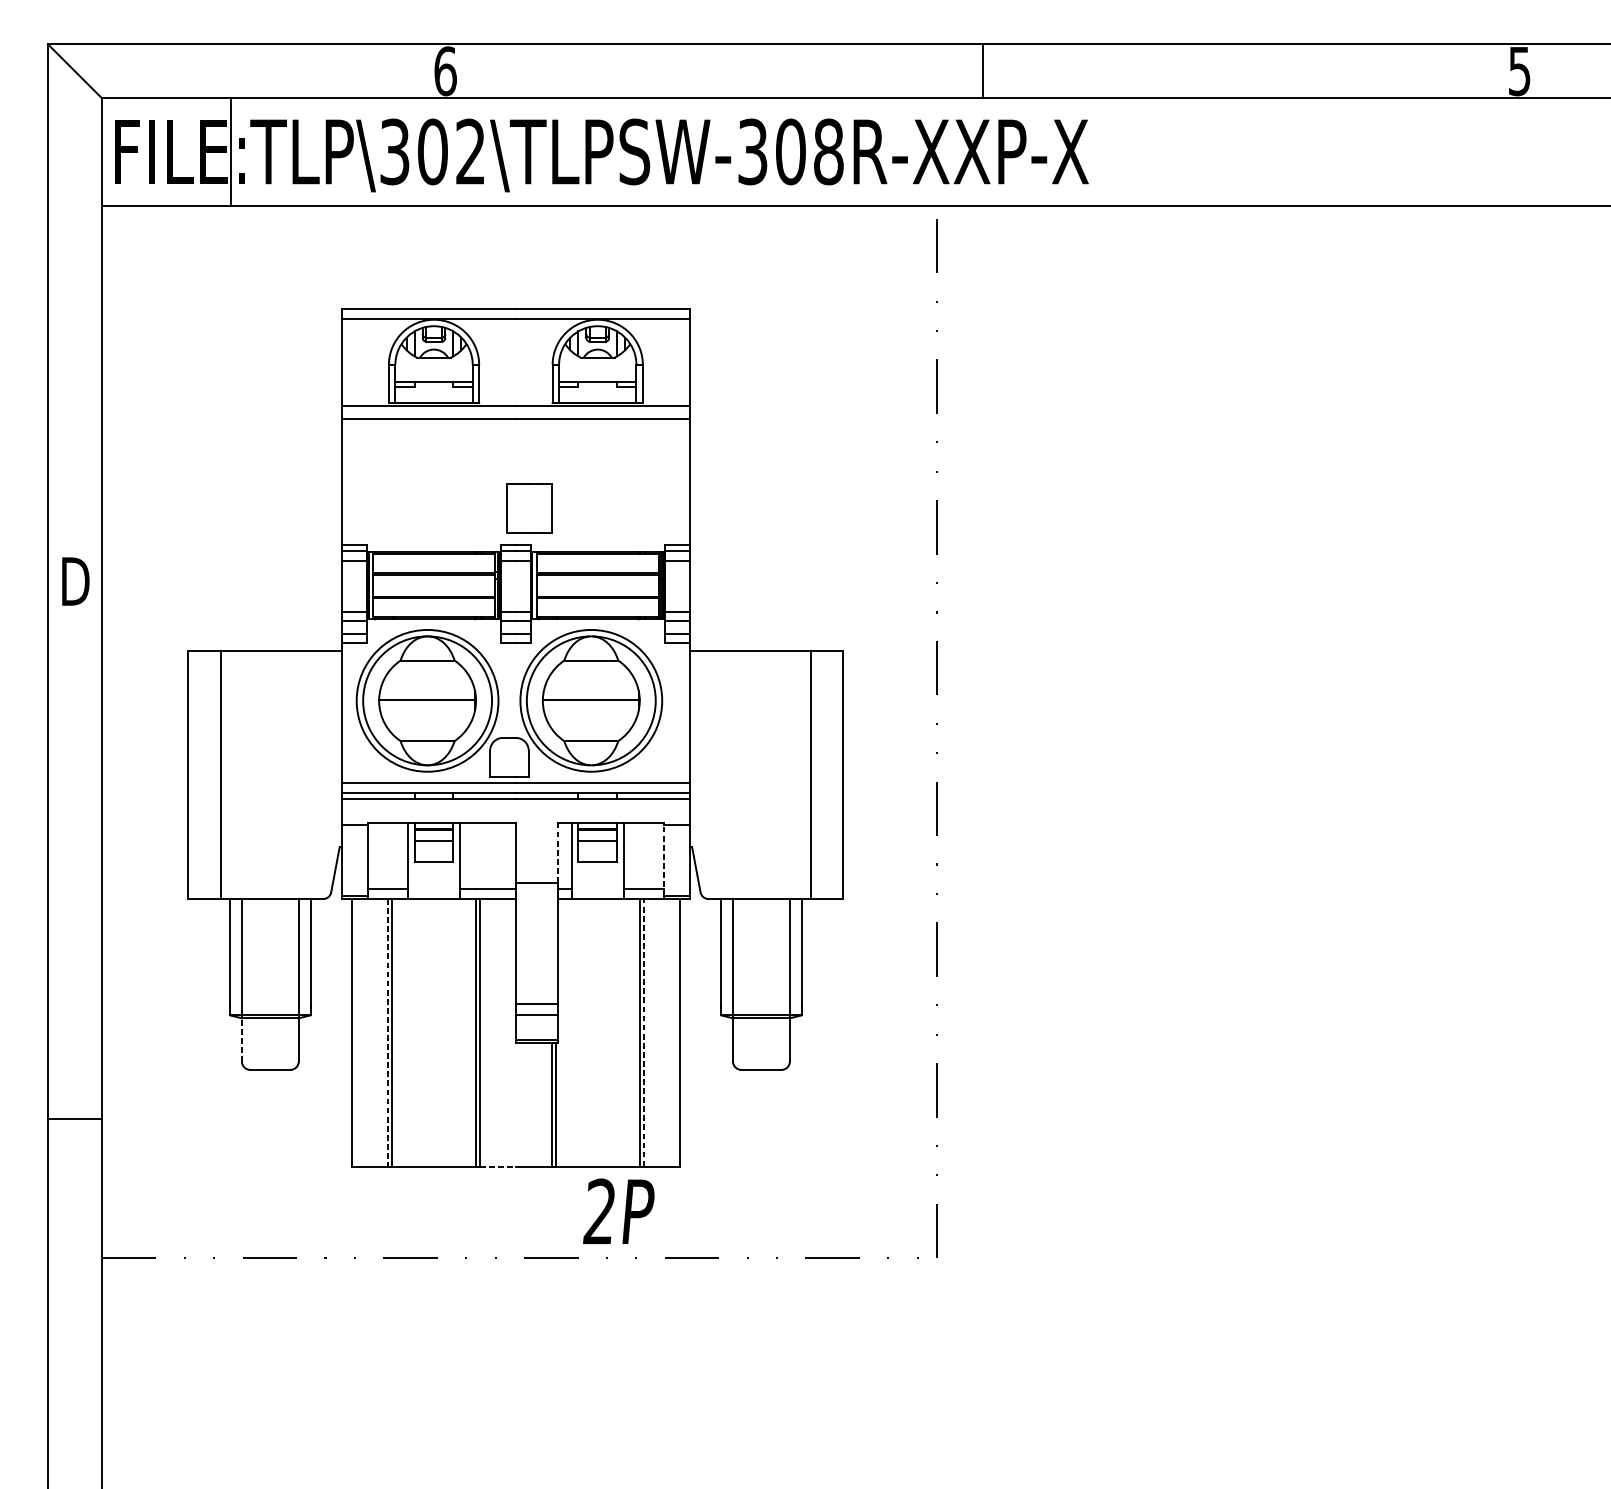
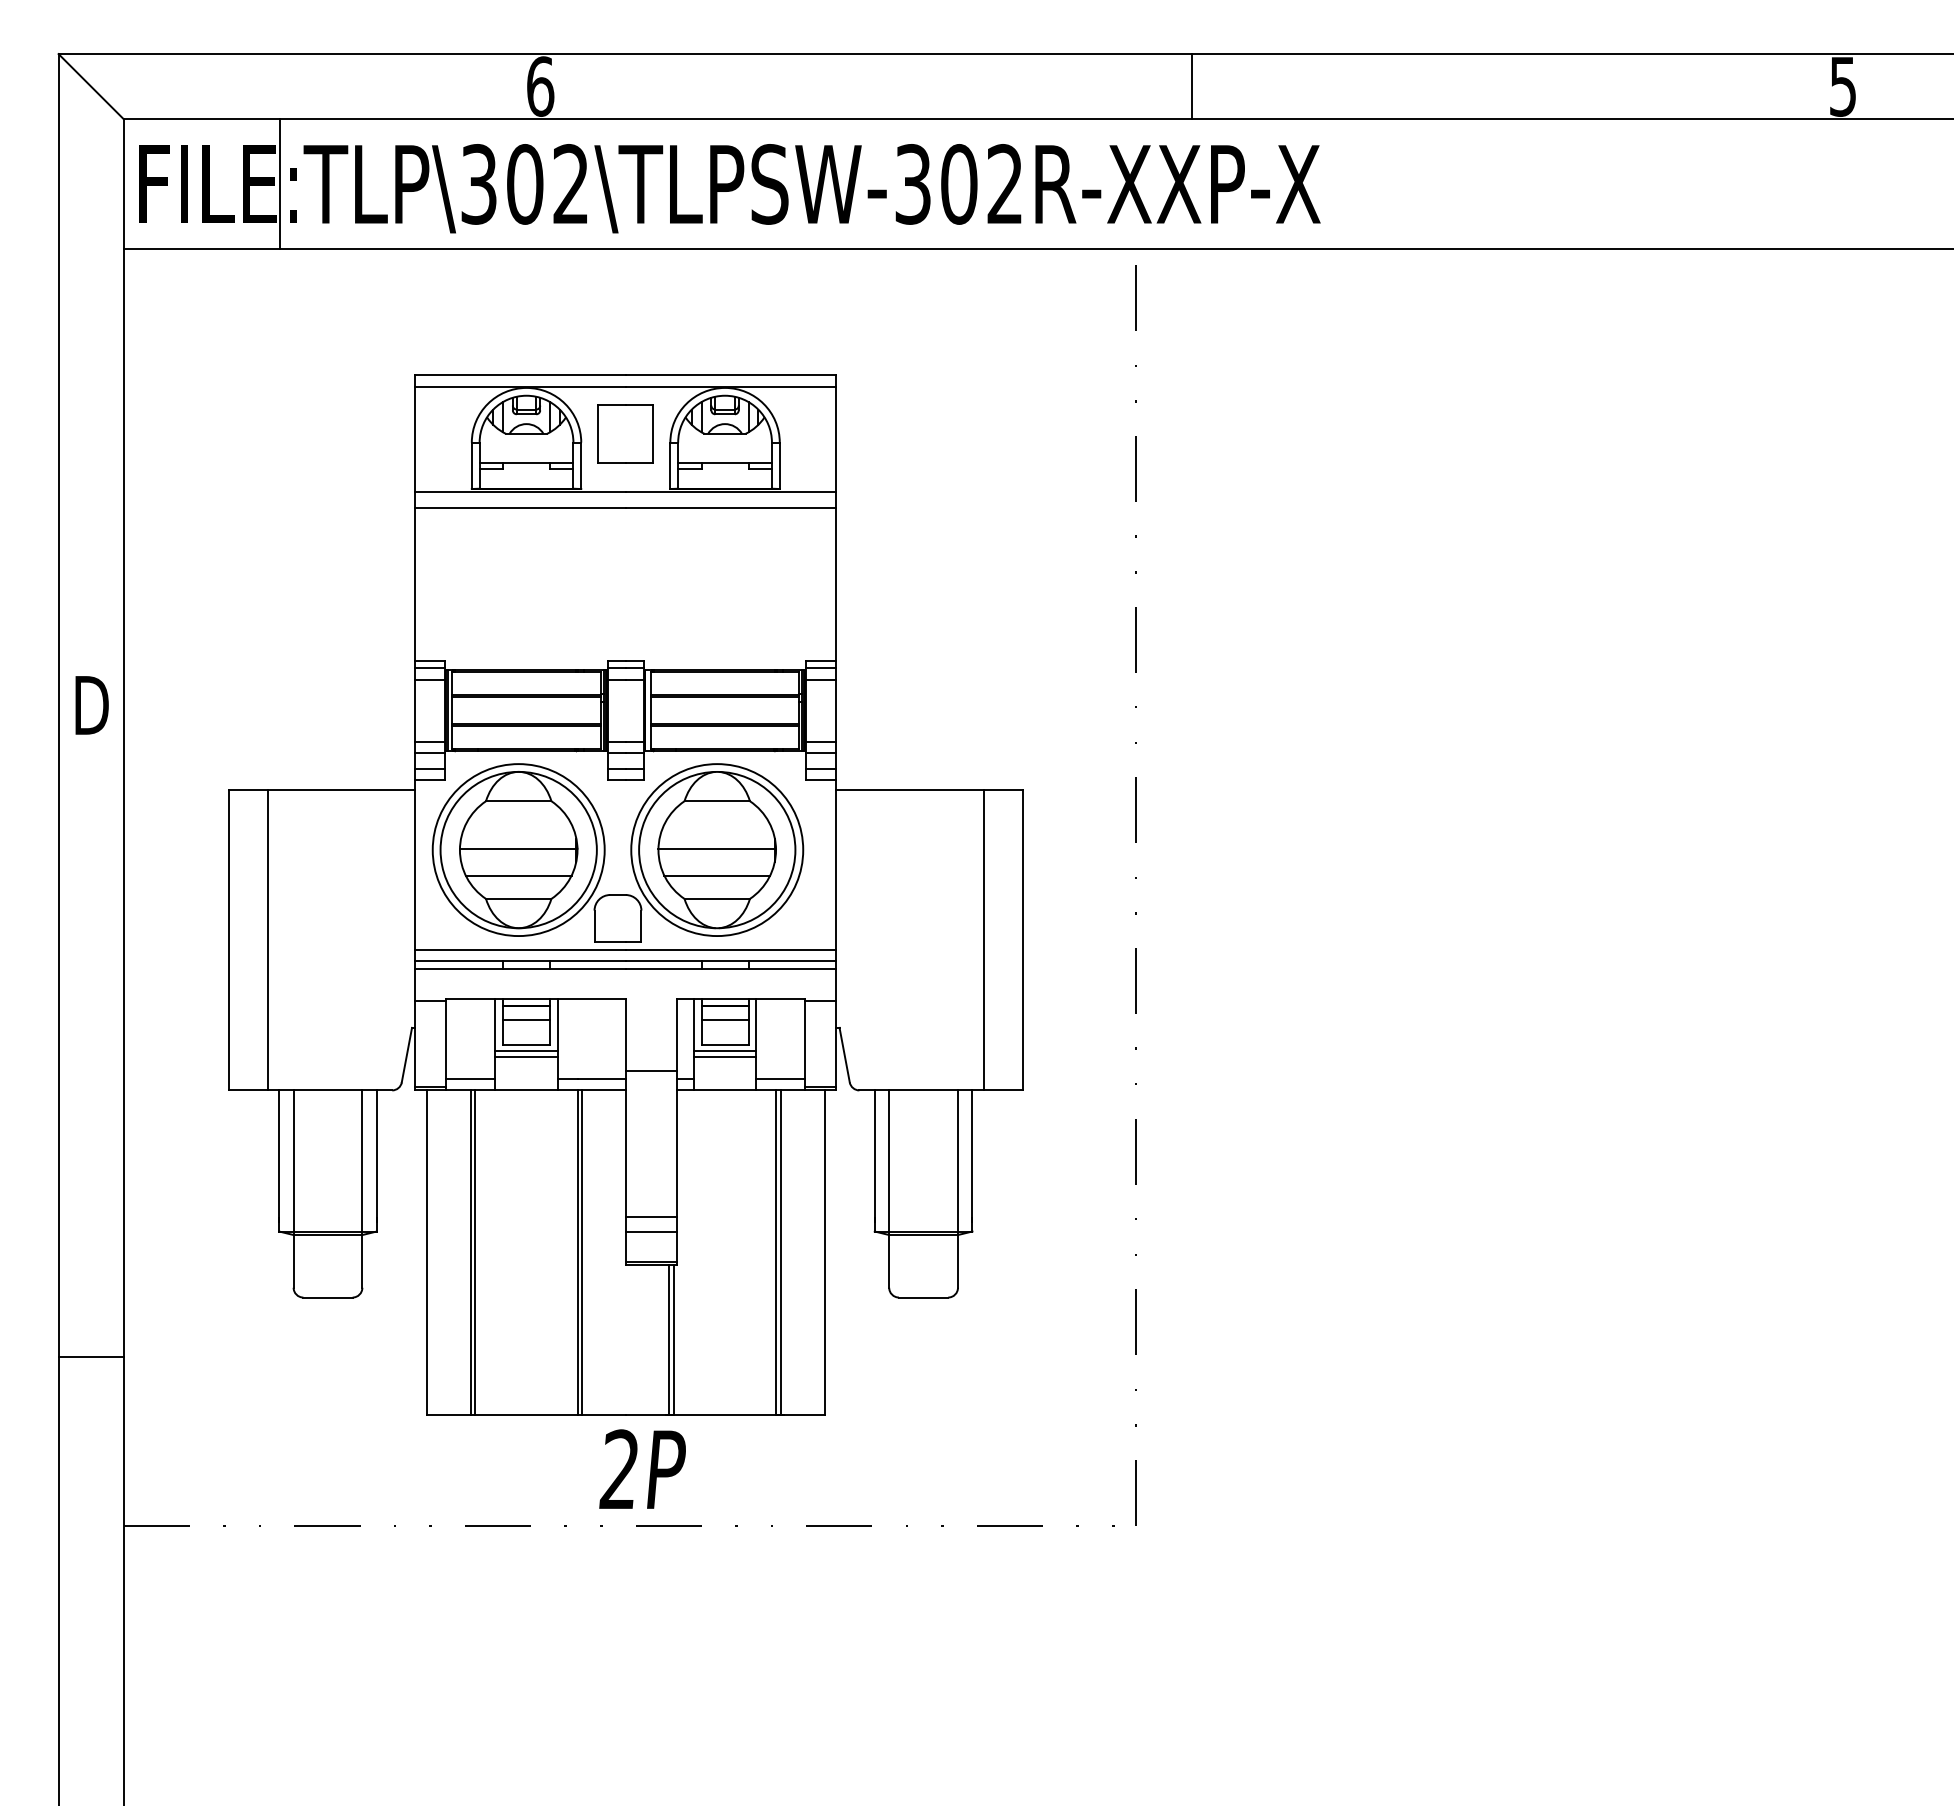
text: (829, 152) -> (1005, 184), TLP\302\TLPSW-308R-XXP-X -> TLP\302\TLPSW-302R-XXP-X
part: (528, 508) -> (625, 433), moved
line: (427, 721) -> (518, 875), added
line: (591, 721) -> (717, 875), added
line: (557, 852) -> (676, 1034), dashed -> solid
line: (664, 860) -> (805, 1043), dashed -> solid
line: (434, 866) -> (526, 1051), added
line: (597, 866) -> (724, 1051), added
line: (434, 871) -> (526, 1057), added
line: (597, 871) -> (724, 1057), added
line: (643, 1032) -> (780, 1252), dashed -> solid
line: (387, 1033) -> (470, 1253), dashed -> solid
line: (241, 1039) -> (293, 1260), dashed -> solid
line: (498, 1166) -> (604, 1414), dashed -> solid
text: (618, 1210) -> (642, 1468), moved

